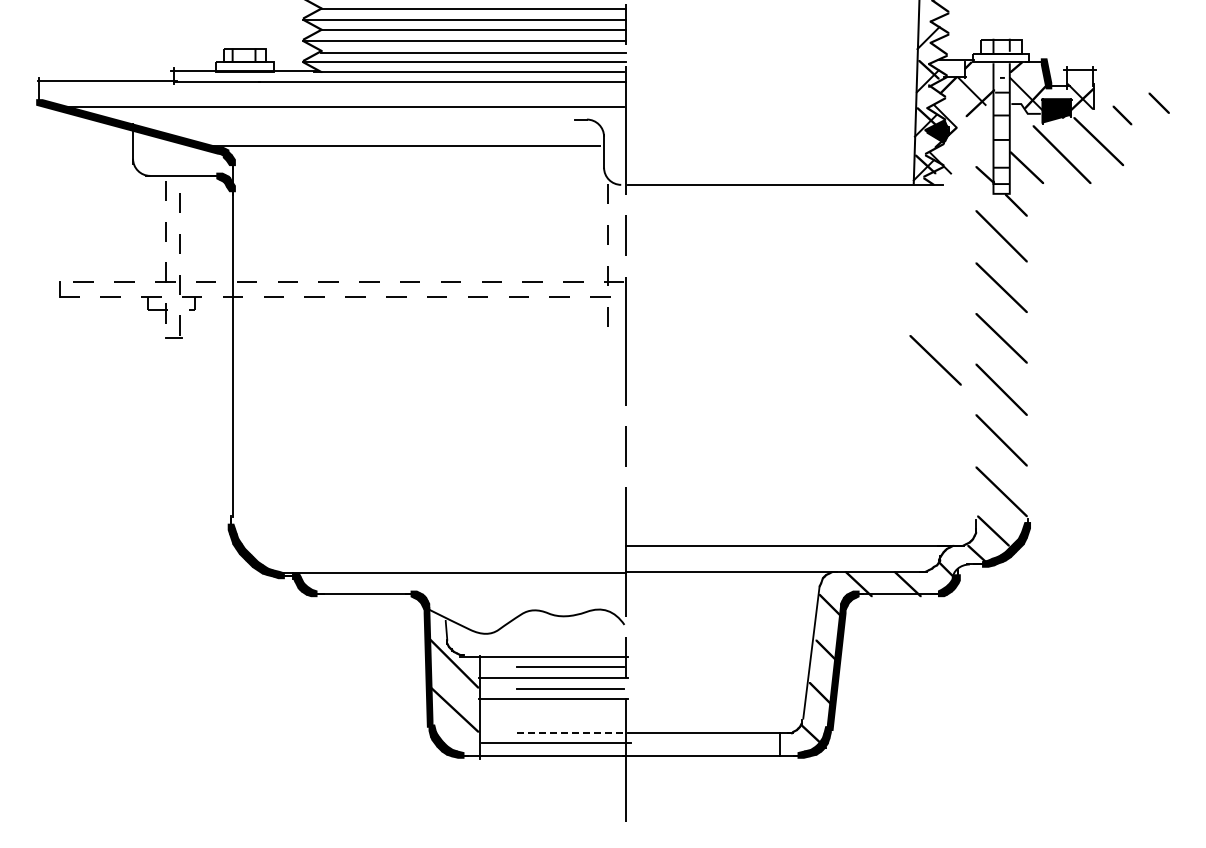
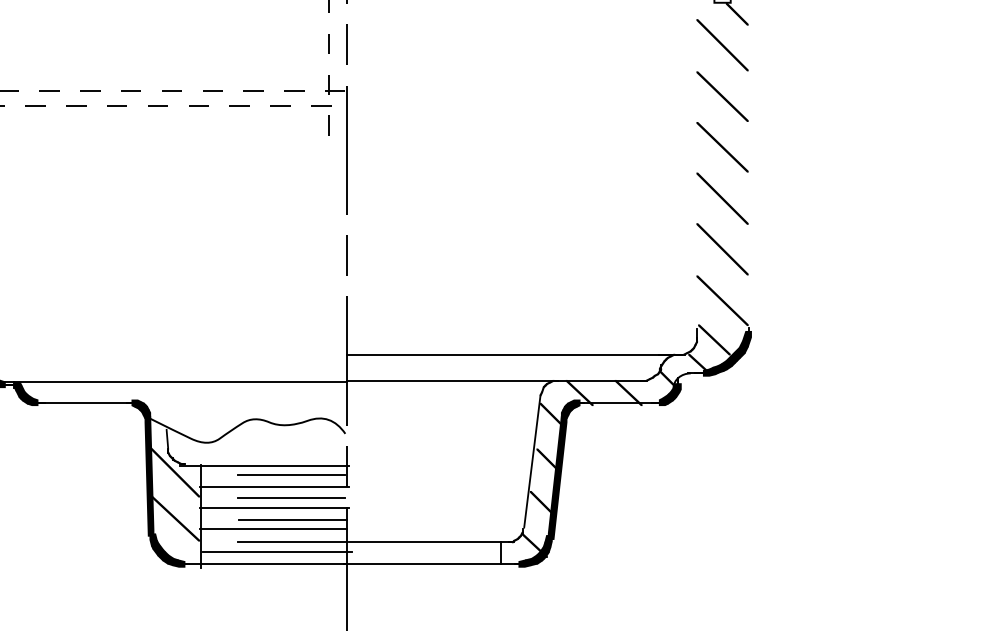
line: (935, 360) -> (656, 169), removed
line: (572, 710) -> (293, 519), added
line: (552, 720) -> (273, 529), added
line: (571, 733) -> (292, 542), dashed -> solid

